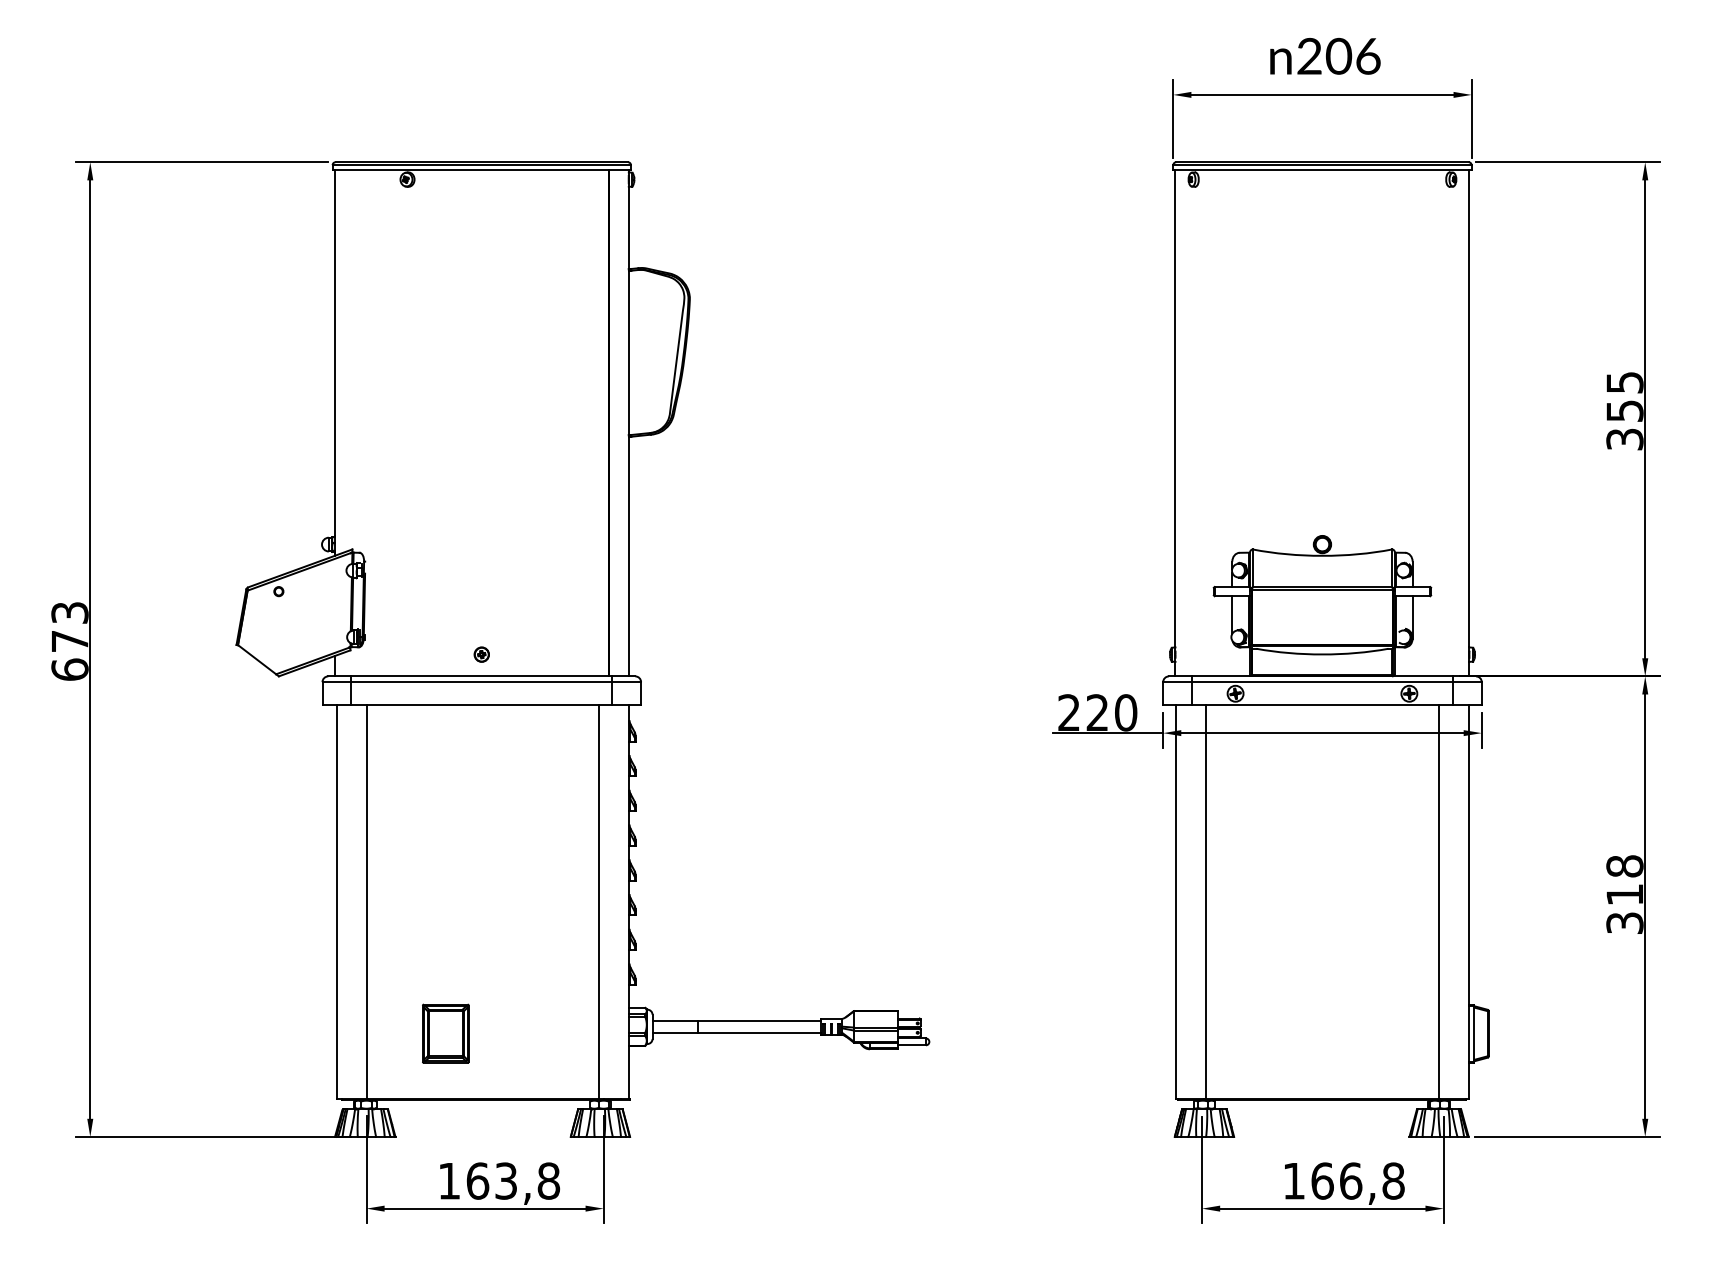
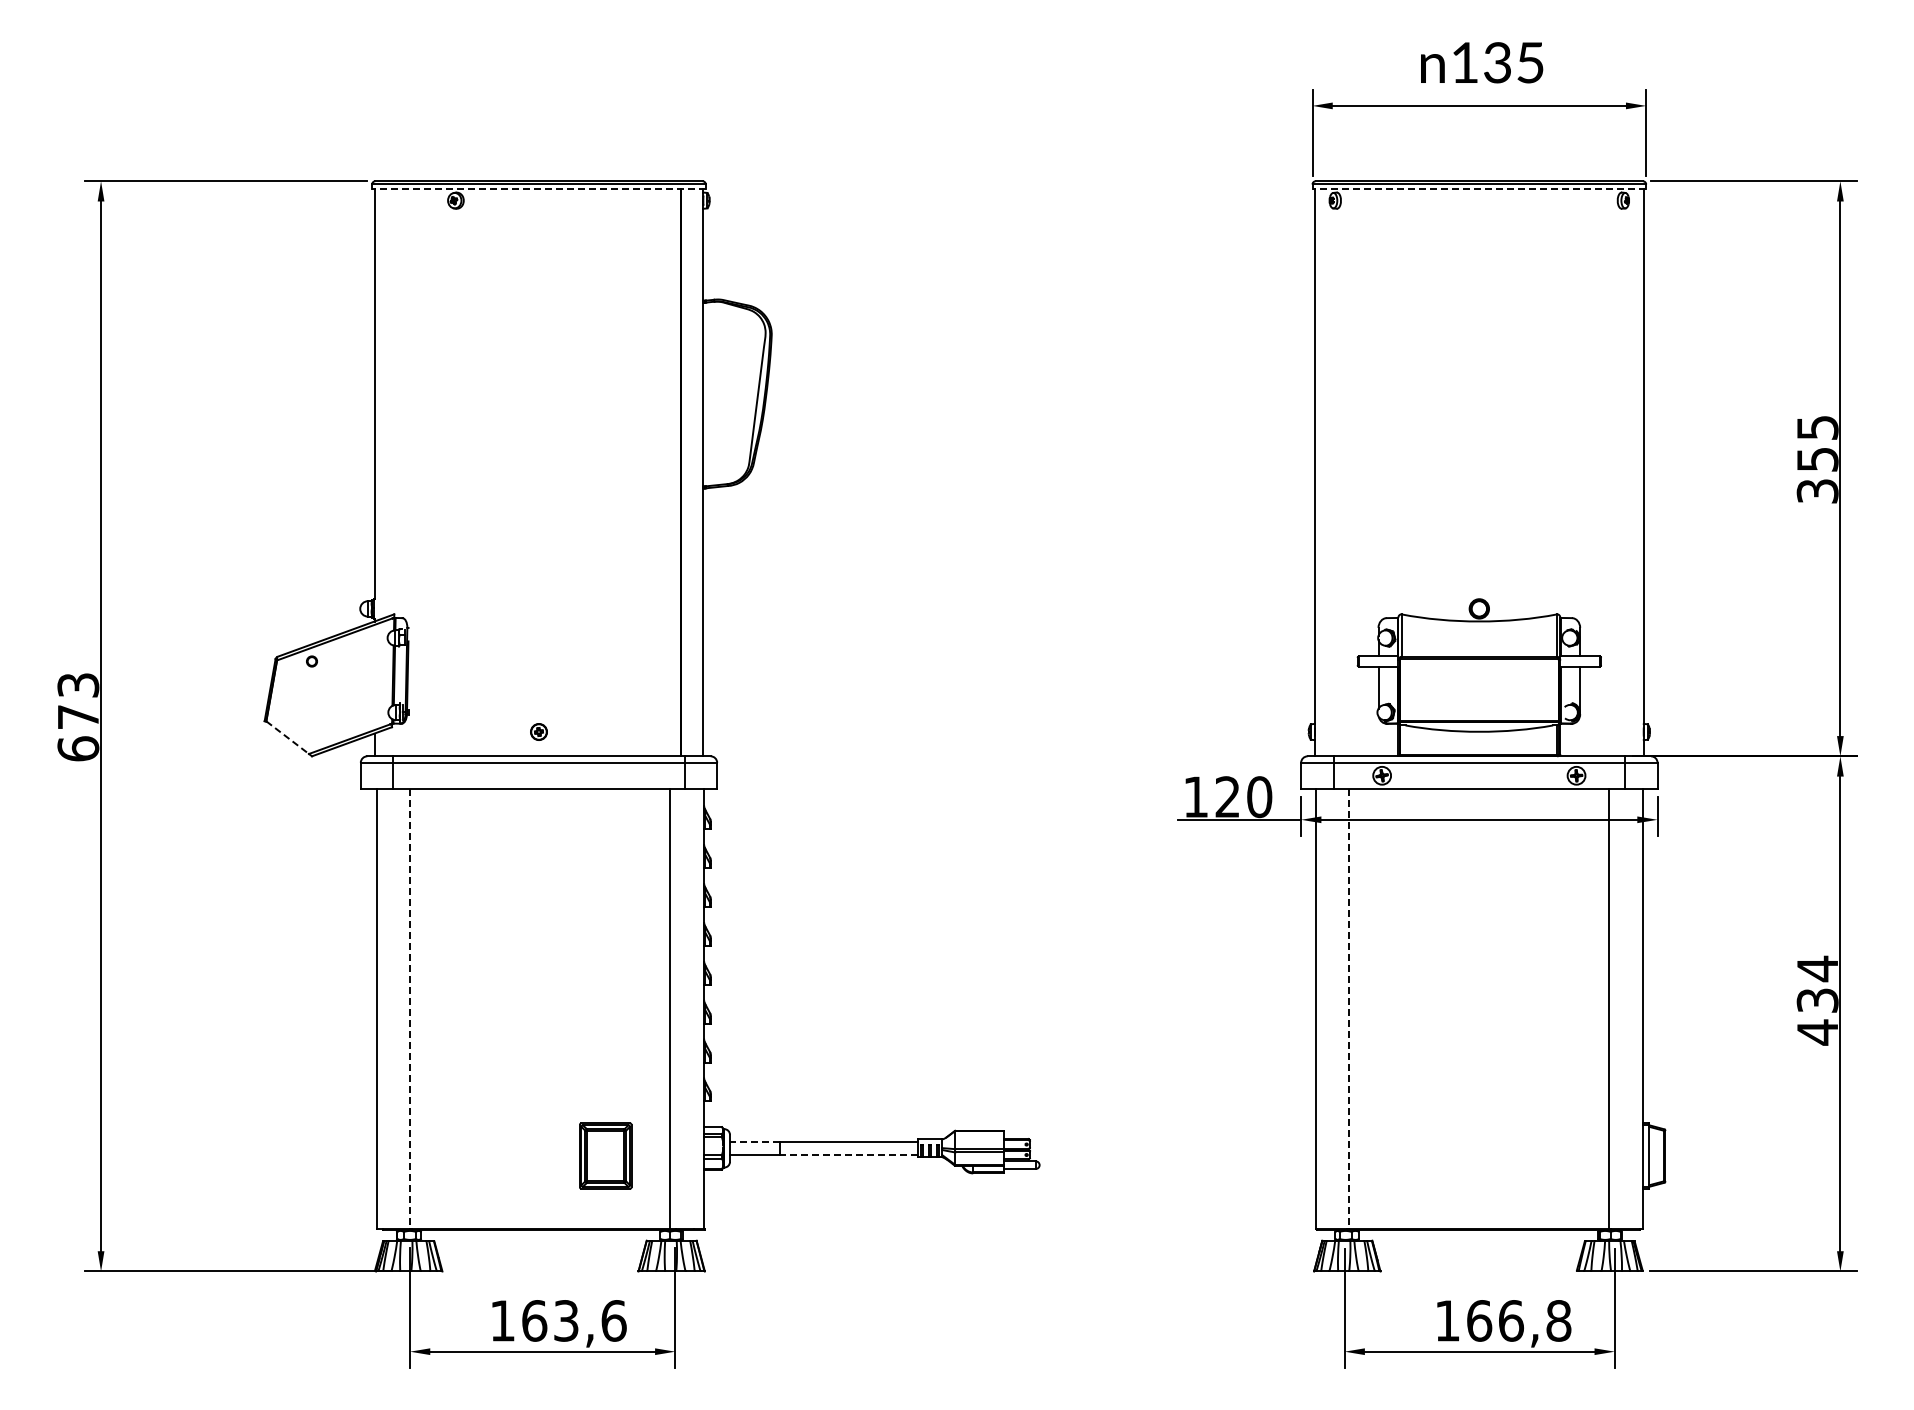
text: (1338, 56) -> (1497, 62), 206 -> 135
line: (482, 169) -> (539, 189), solid -> dashed
line: (1322, 169) -> (1479, 189), solid -> dashed
line: (256, 659) -> (287, 737), solid -> dashed
text: (1068, 712) -> (1195, 796), 220 -> 120
text: (1624, 894) -> (1817, 1000), 318 -> 434
line: (366, 902) -> (410, 1009), solid -> dashed
line: (1206, 902) -> (1349, 1009), solid -> dashed
line: (674, 1020) -> (754, 1141), solid -> dashed
line: (759, 1032) -> (849, 1154), solid -> dashed
part: (445, 1033) -> (605, 1155), moved
text: (548, 1180) -> (613, 1320), 163,8 -> 163,6

